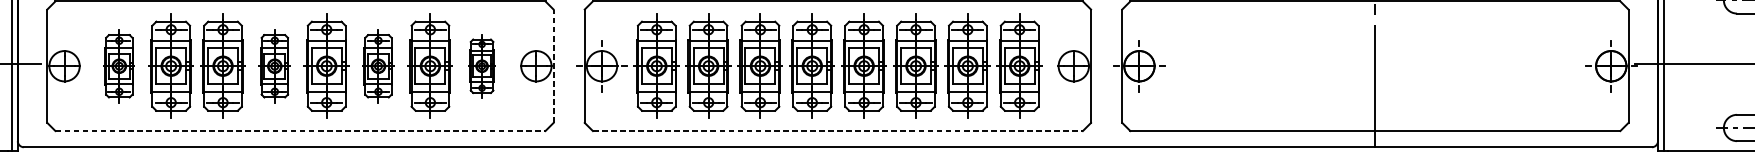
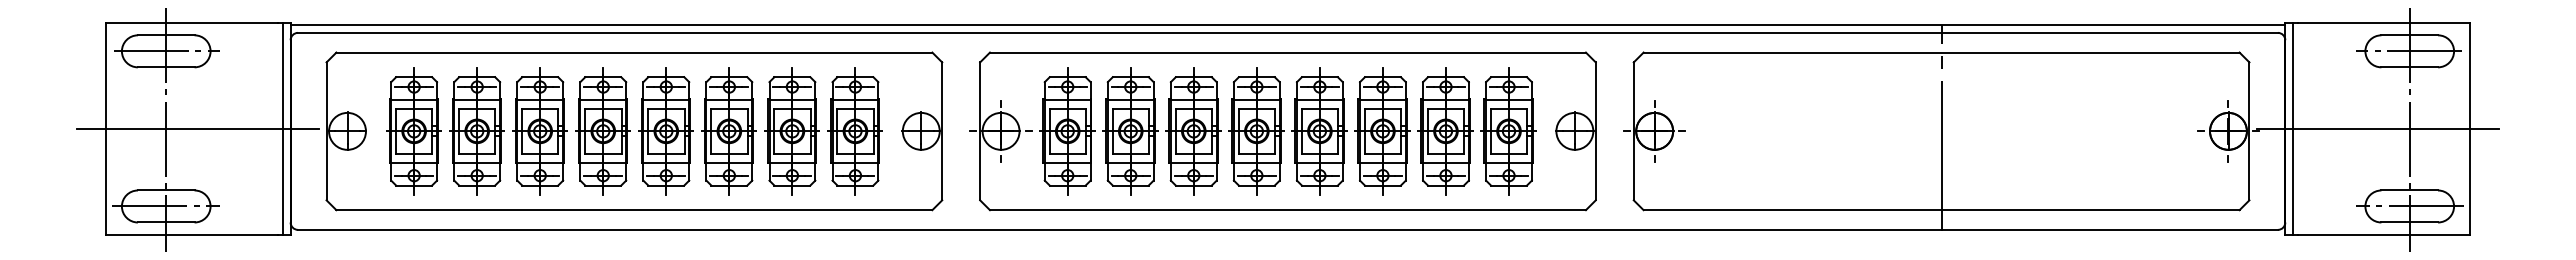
part: (118, 66) -> (413, 131), size x1.43
part: (274, 66) -> (602, 131), size x1.43
part: (377, 66) -> (728, 131), size x1.43
part: (481, 66) -> (854, 131), size x1.67
line: (553, 66) -> (942, 131), dashed -> solid
line: (300, 131) -> (634, 210), dashed -> solid
line: (837, 131) -> (1287, 210), dashed -> solid

